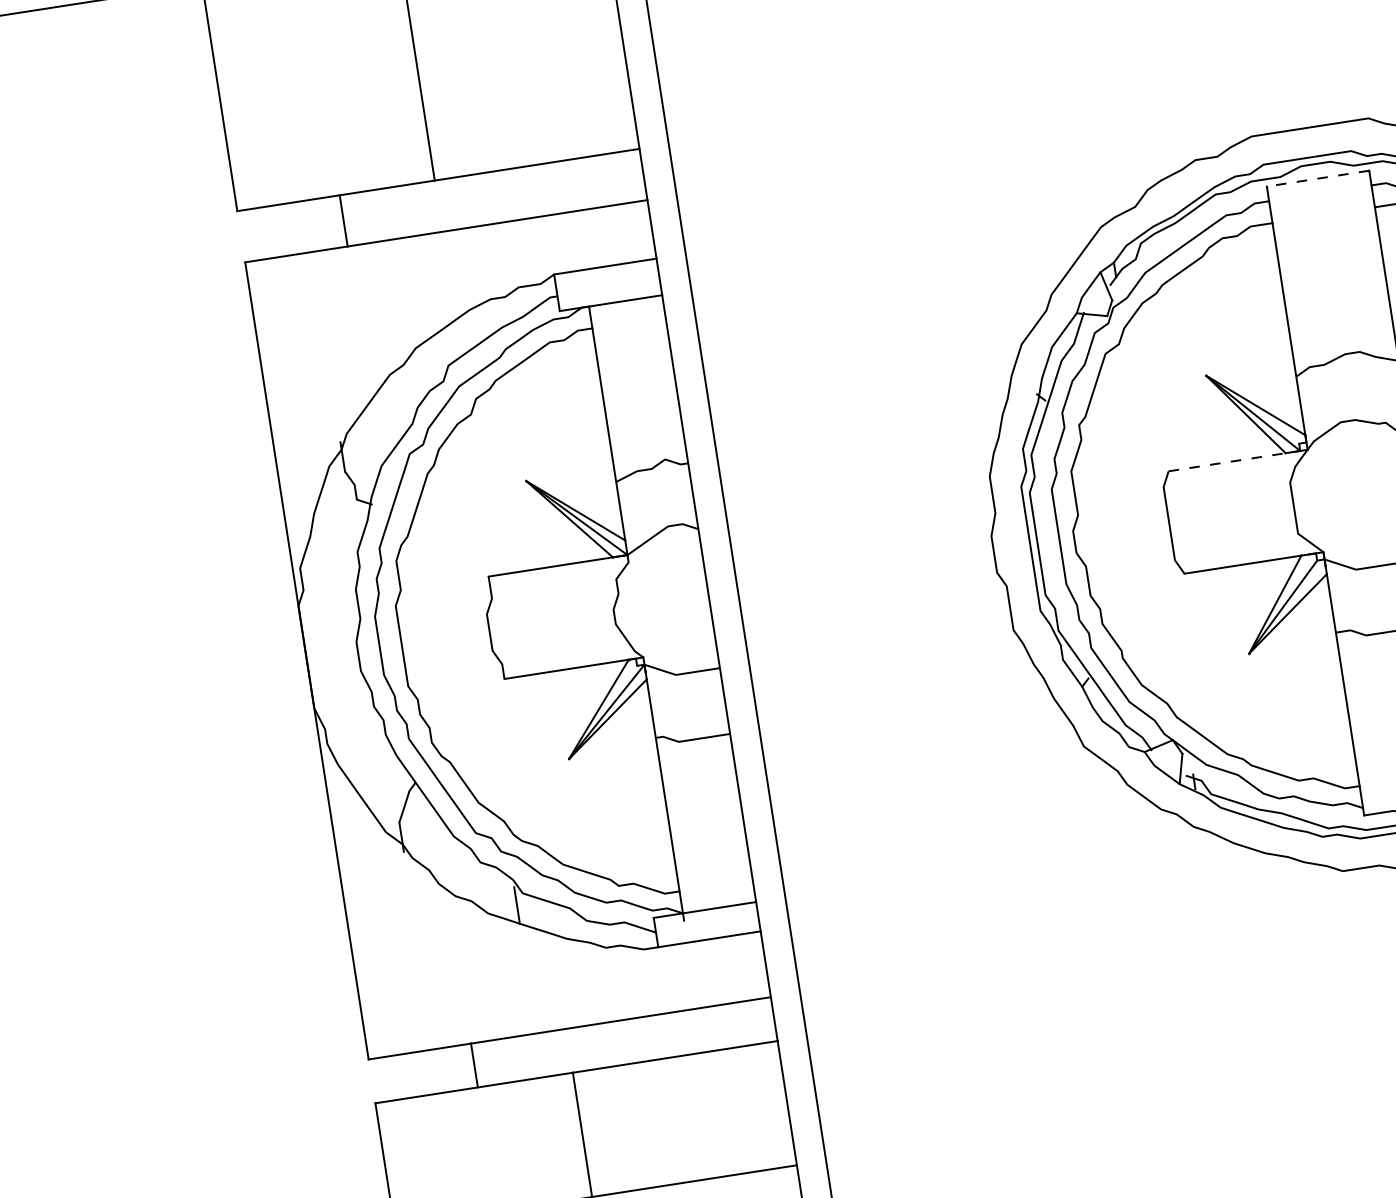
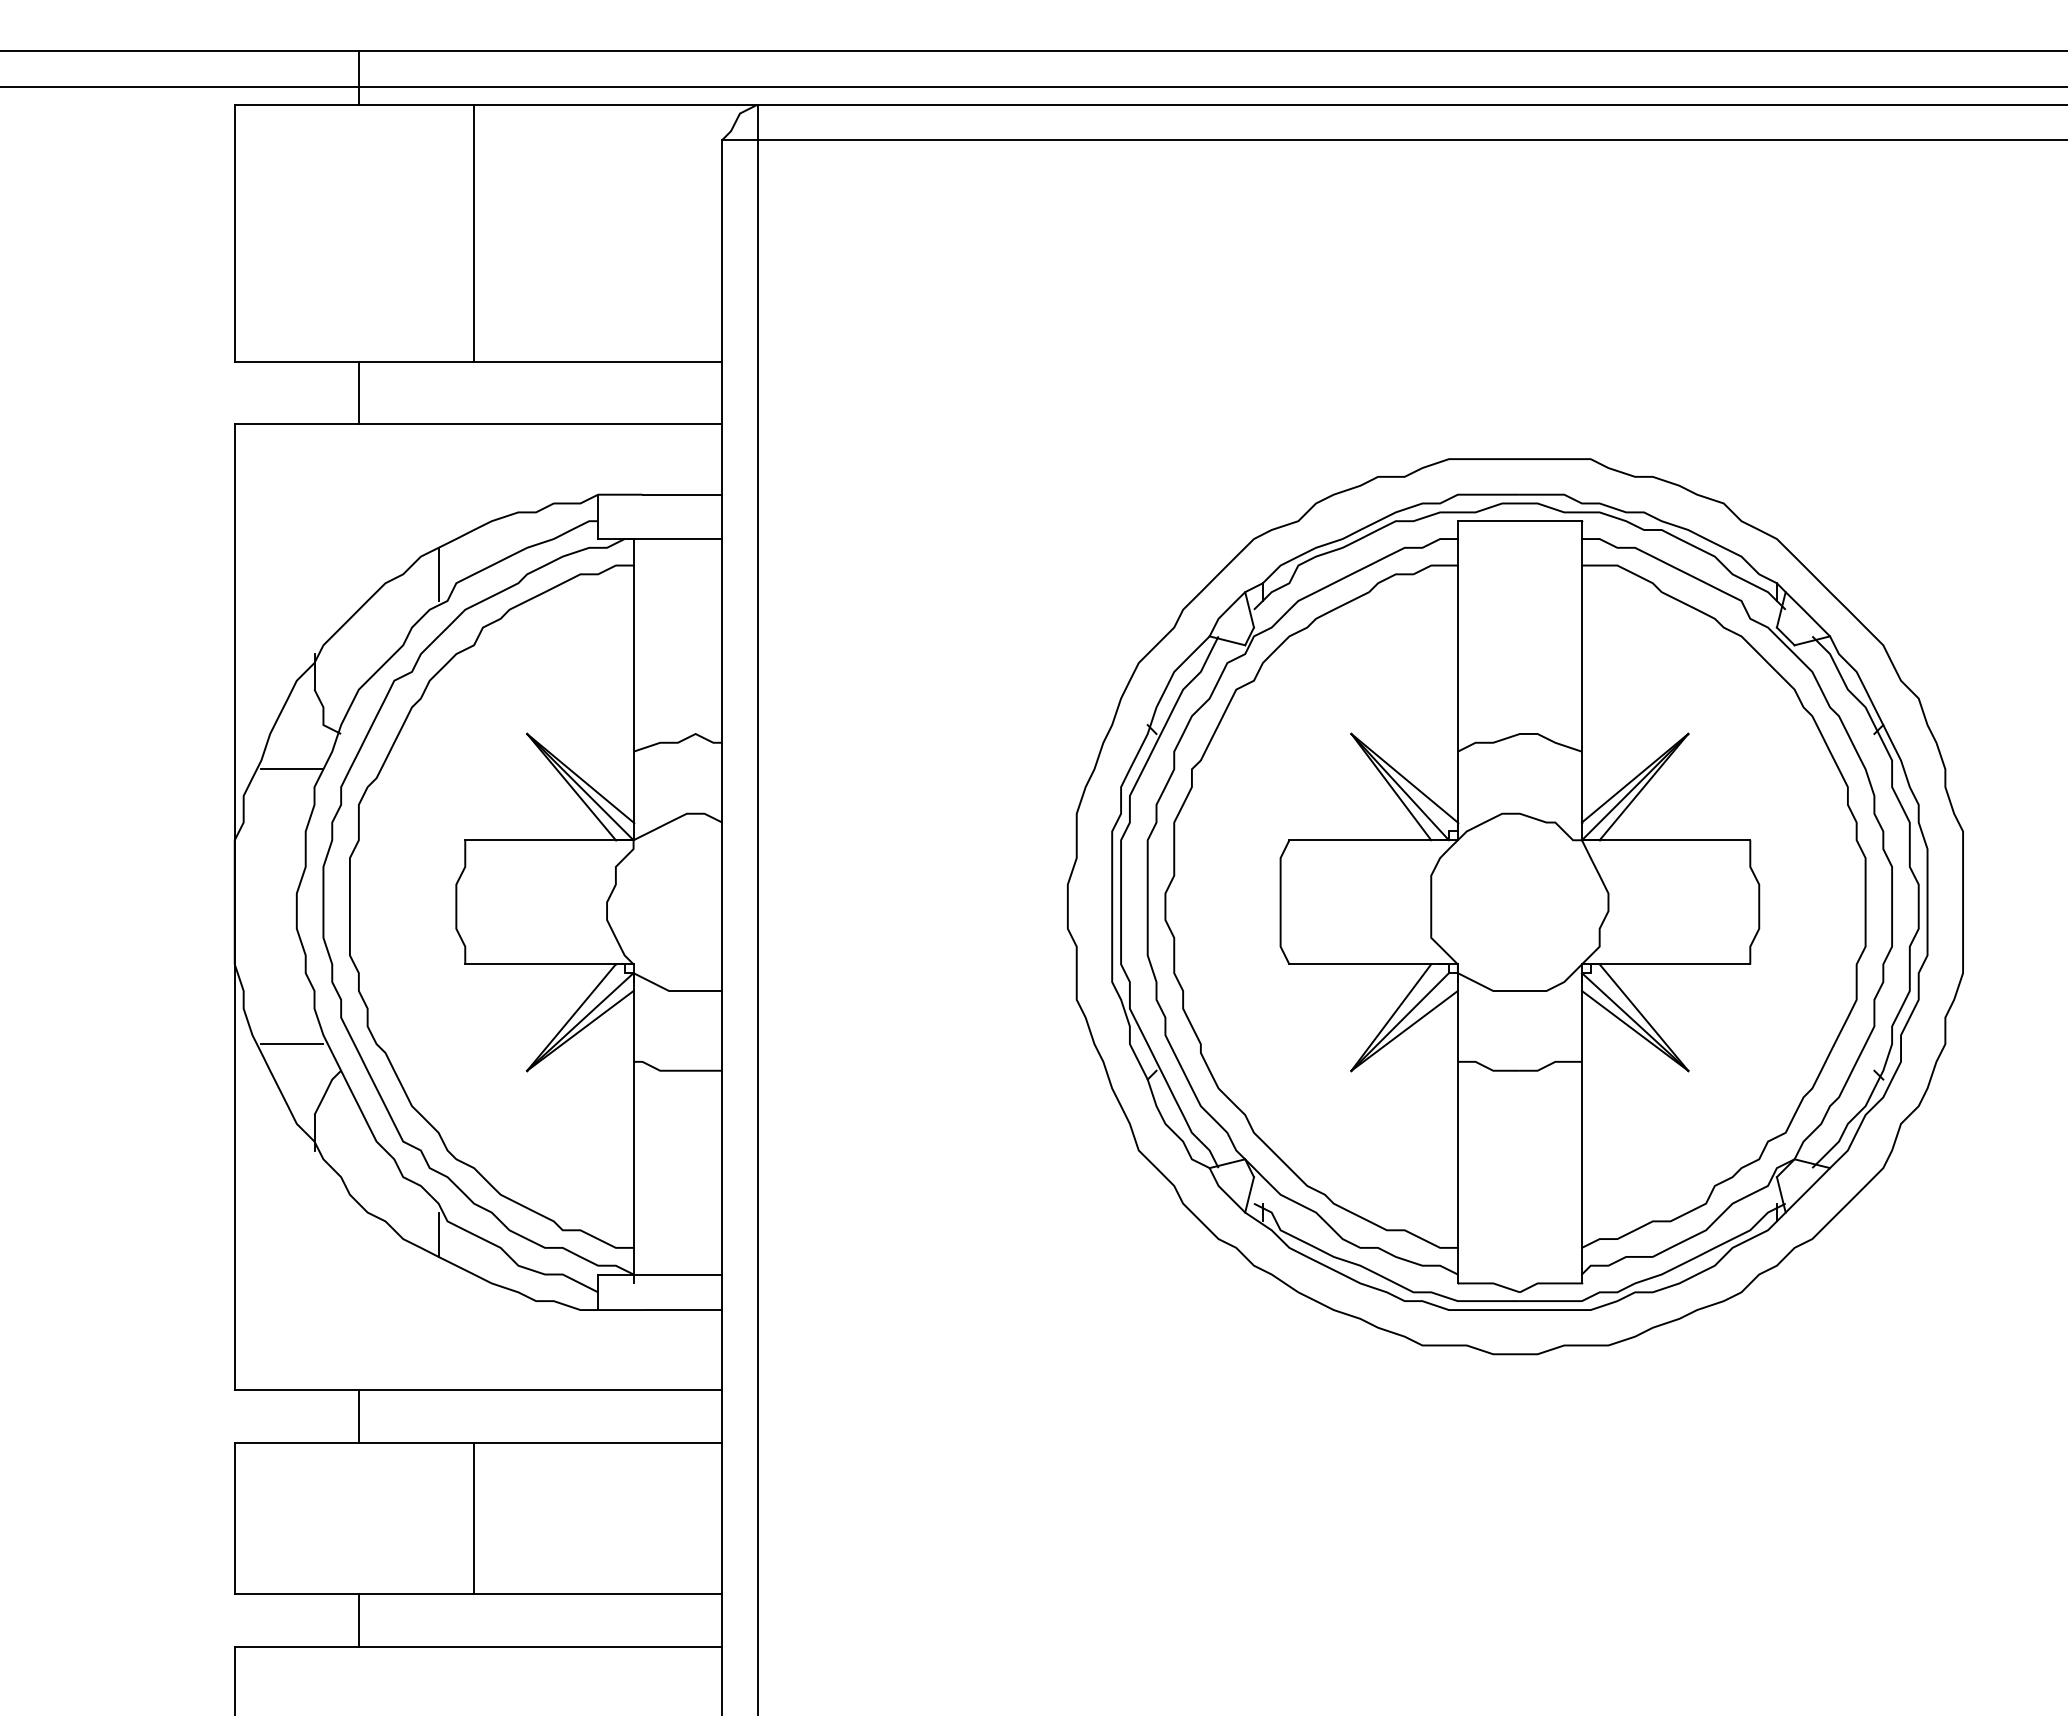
line: (1317, 178) -> (1519, 521), dashed -> solid
line: (432, 359) -> (438, 573), added
line: (1227, 462) -> (1360, 840), dashed -> solid
line: (337, 540) -> (292, 769), added
line: (372, 767) -> (292, 1044), added

